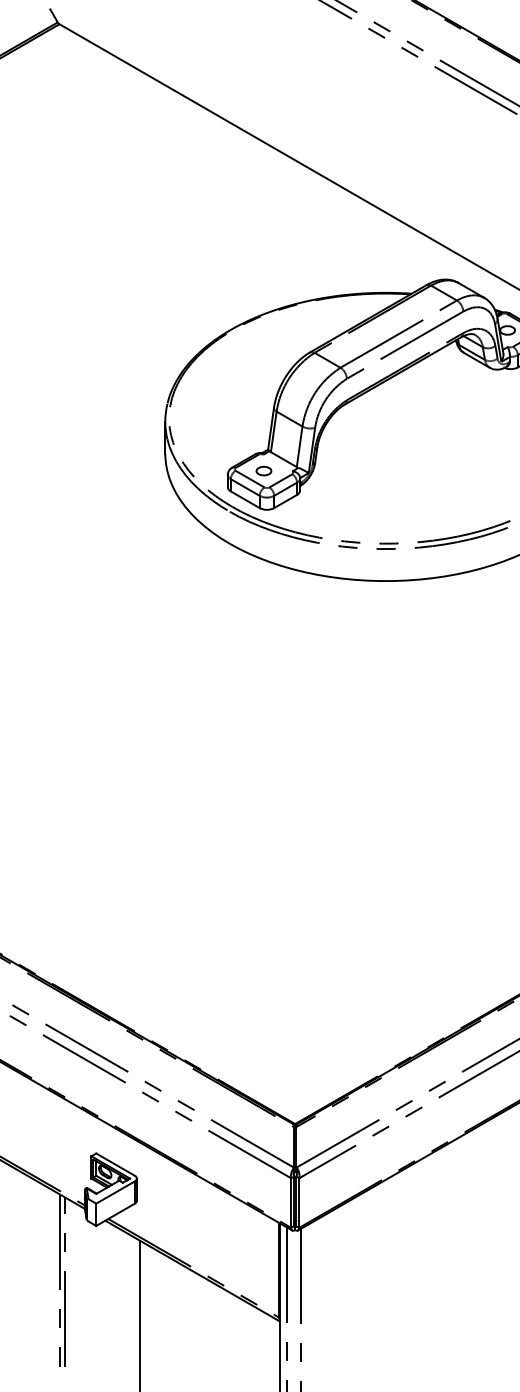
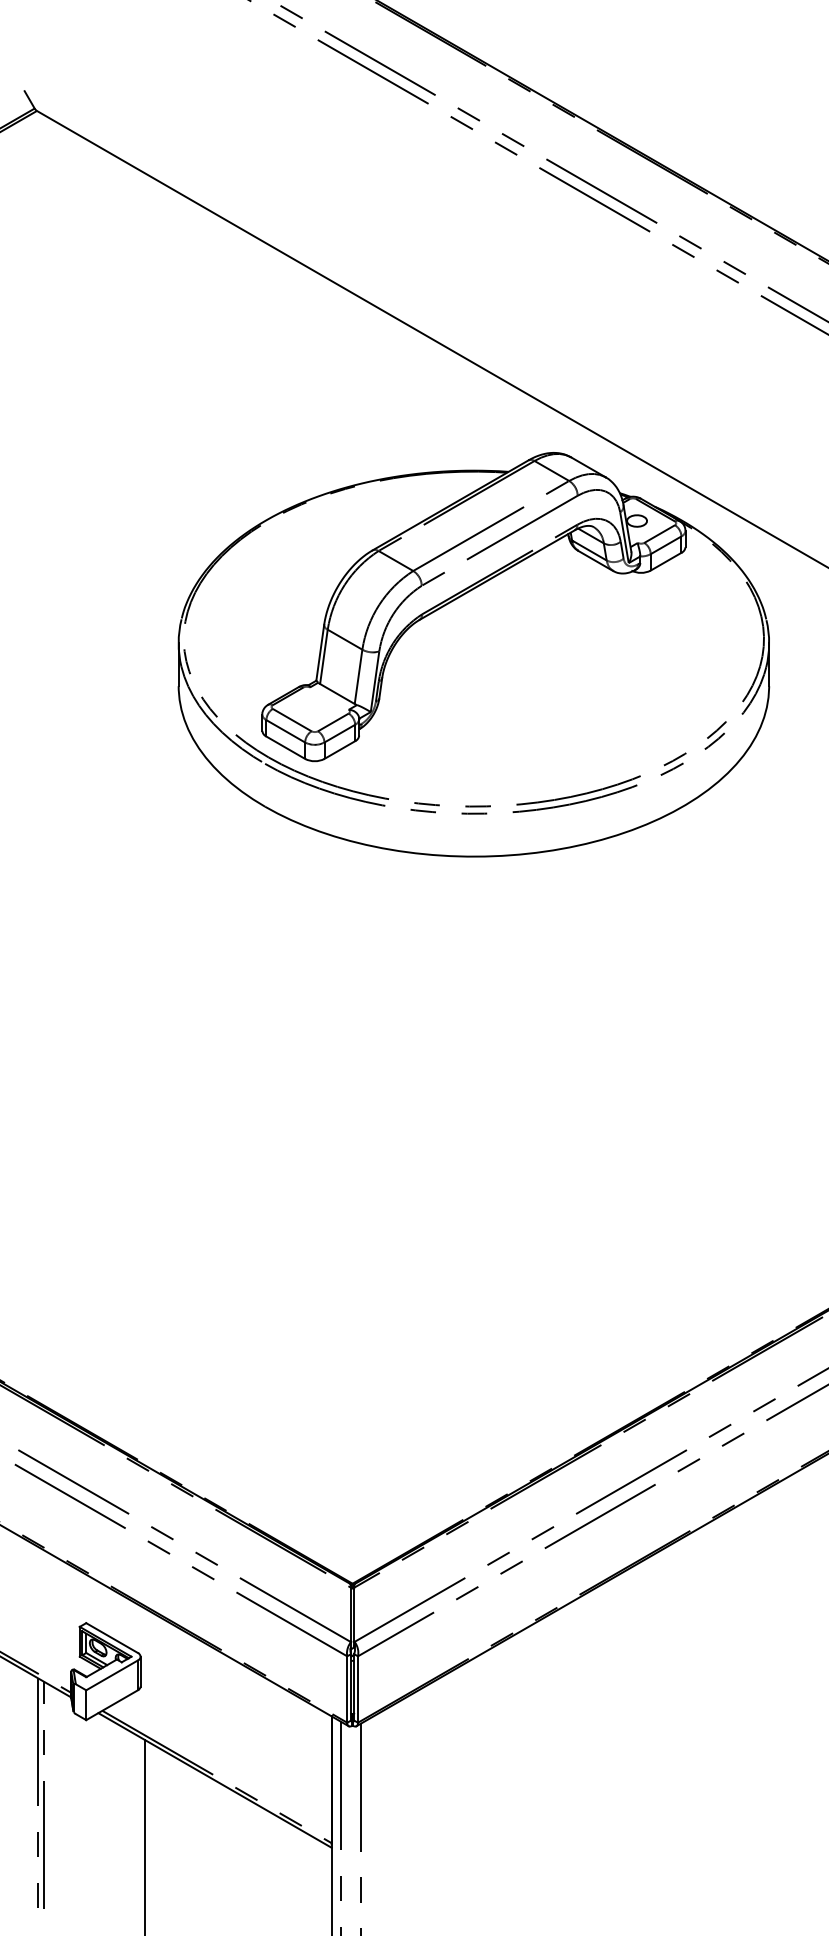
part: (263, 471) -> (310, 709), removed

